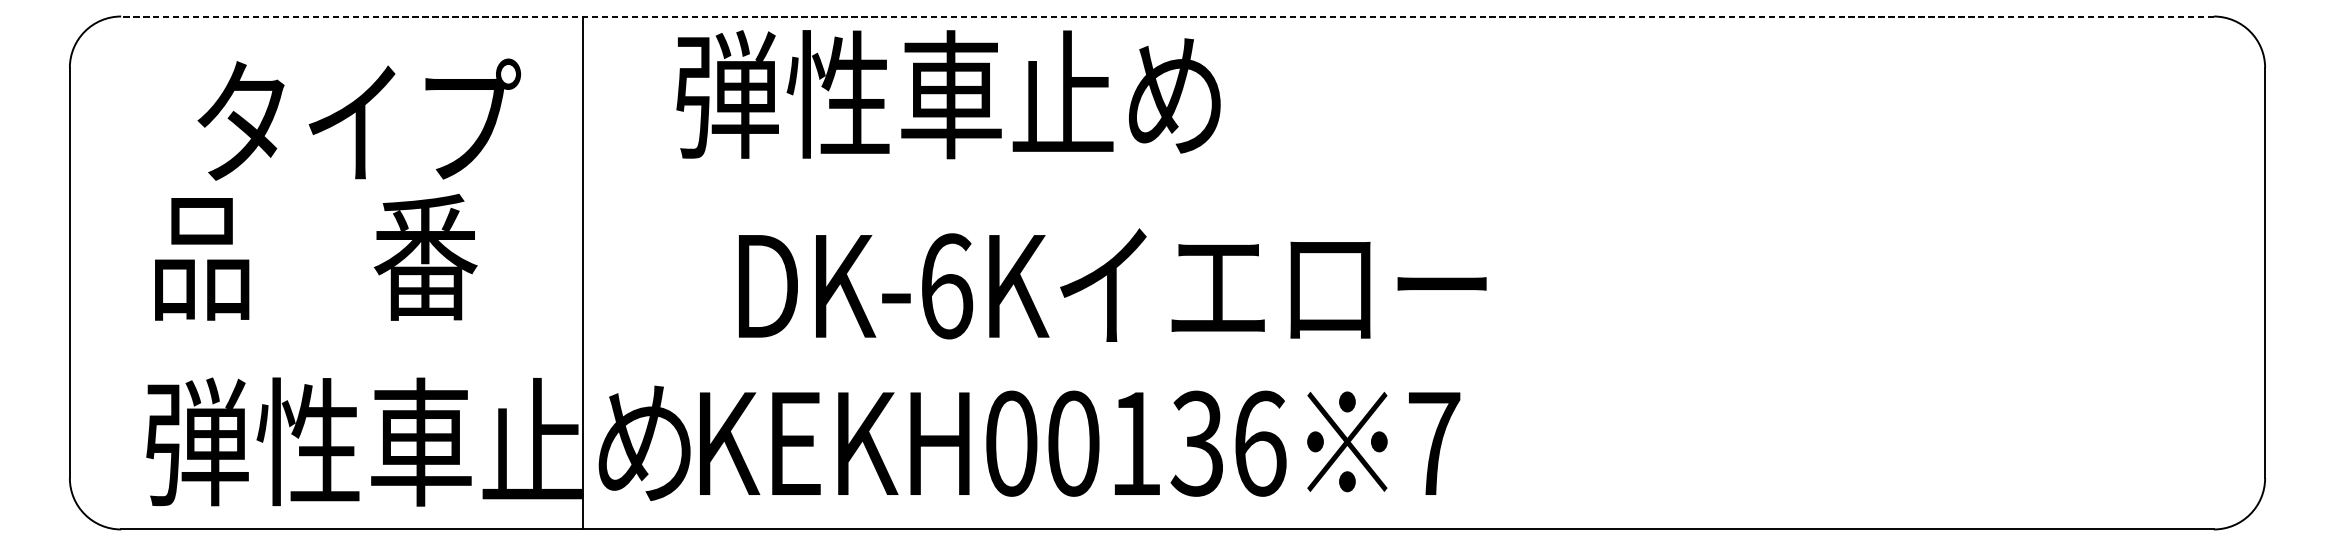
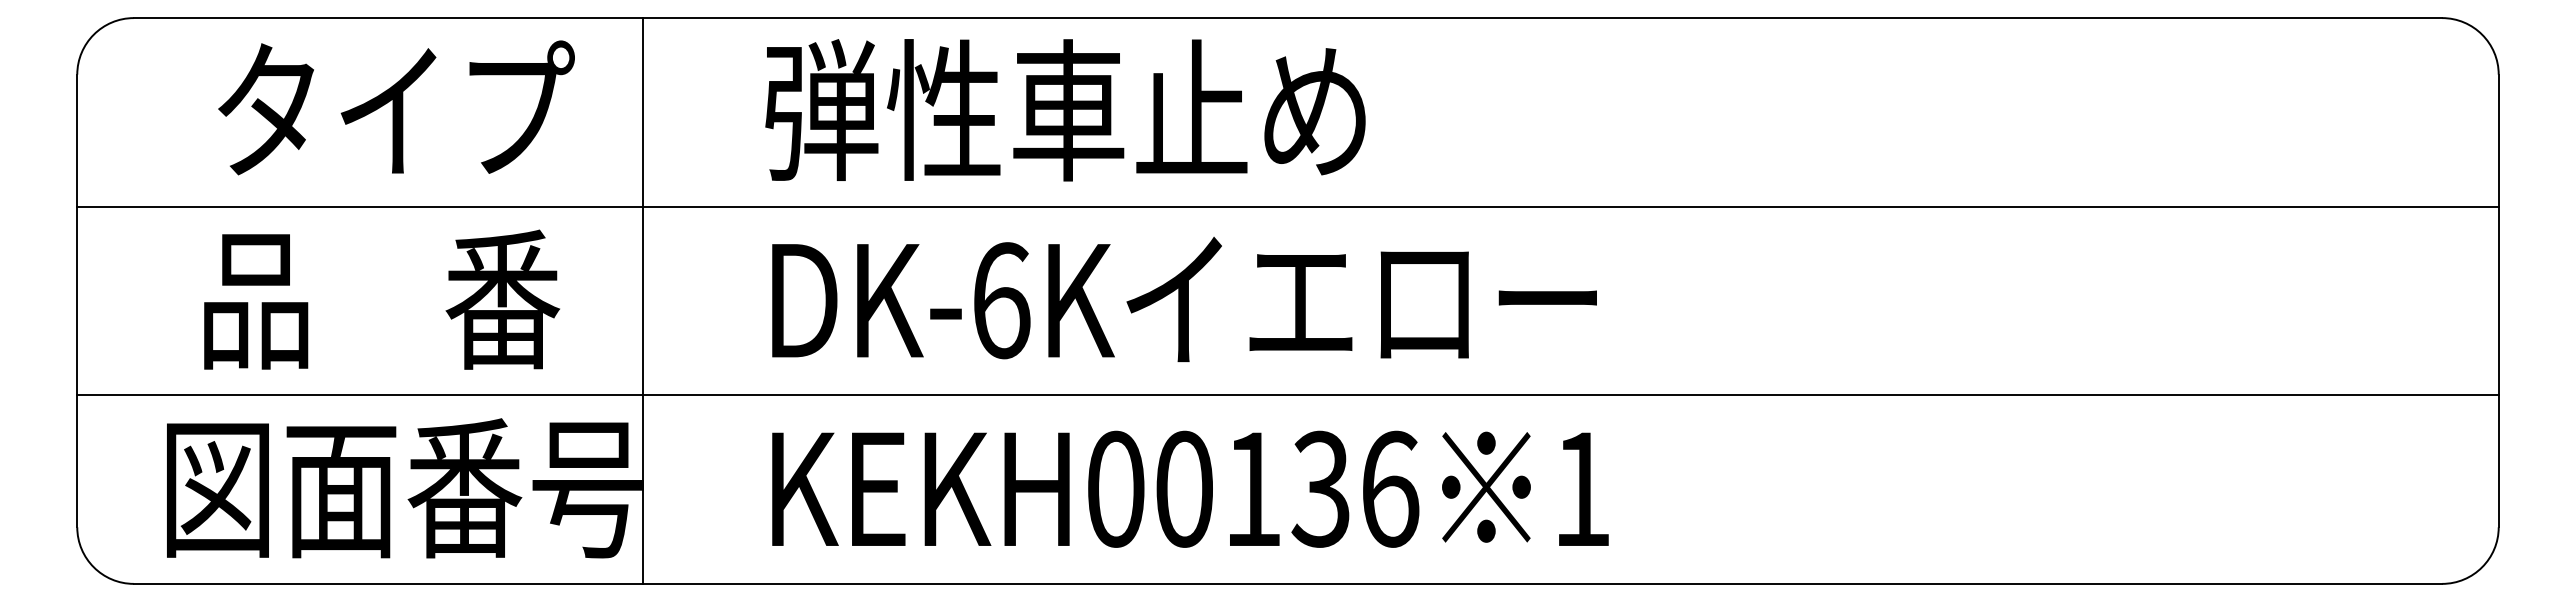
line: (1167, 16) -> (1287, 18), dashed -> solid
text: (948, 94) -> (1065, 110), moved
text: (359, 119) -> (396, 107), moved
line: (1167, 187) -> (1287, 206), added
text: (316, 257) -> (382, 299), moved
text: (1112, 285) -> (1184, 299), moved
line: (1167, 358) -> (1287, 395), added
text: (418, 442) -> (461, 487), 弾性車止め -> 図面番号
text: (1434, 442) -> (1582, 488), 7 -> 1

